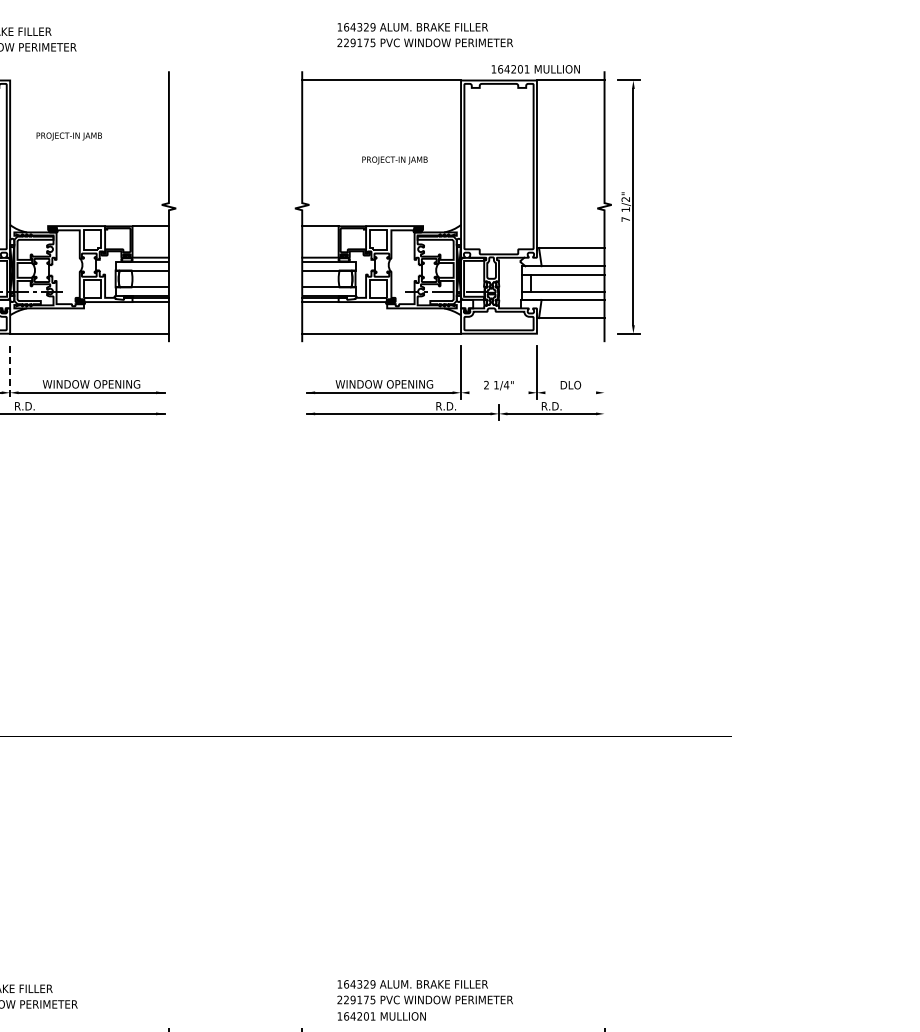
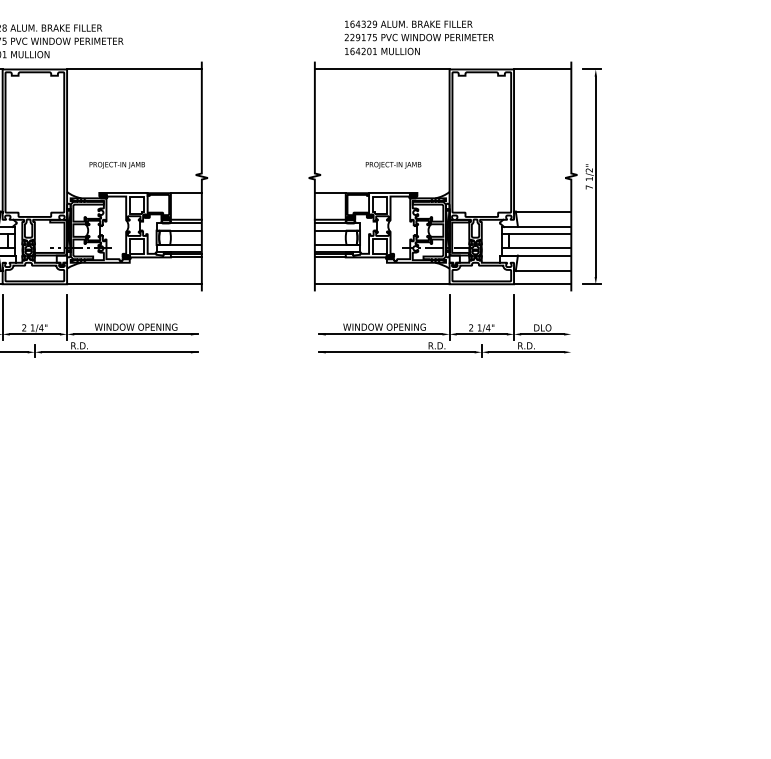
text: (535, 69) -> (382, 51), moved
line: (89, 80) -> (134, 69), added
text: (68, 136) -> (116, 165), moved
text: (394, 160) -> (393, 165), moved
line: (570, 333) -> (542, 284), added
line: (10, 373) -> (67, 318), dashed -> solid
line: (498, 392) -> (481, 334), added
line: (570, 392) -> (542, 334), added

